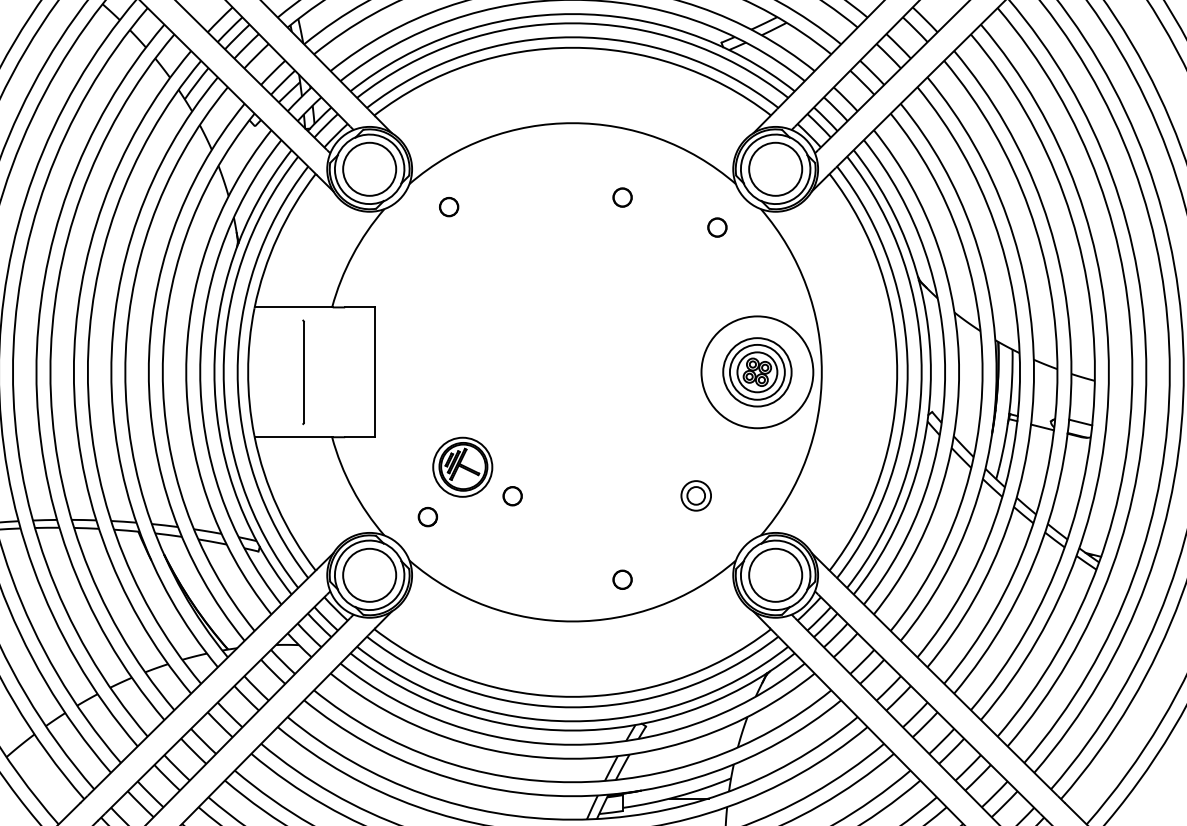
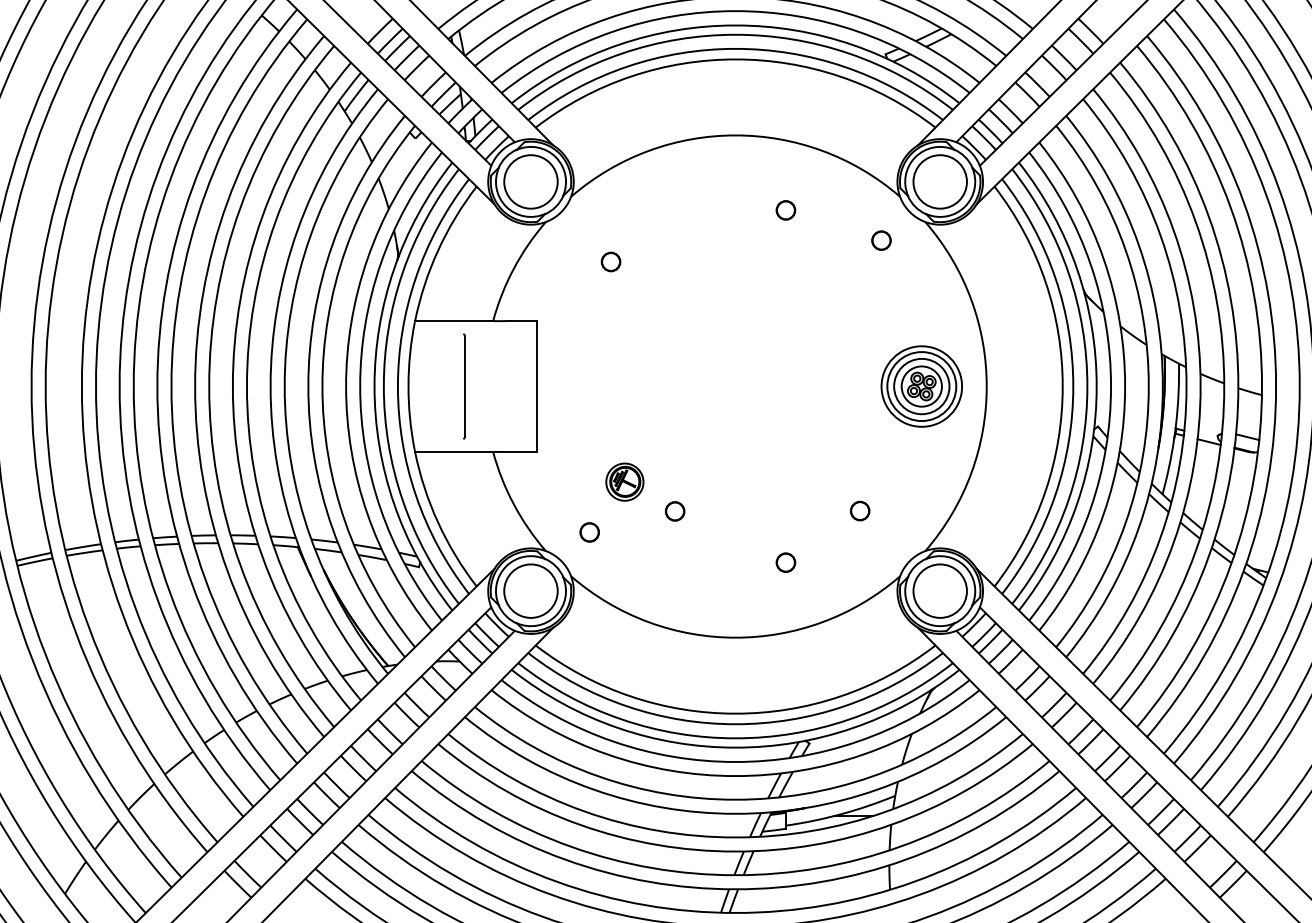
part: (448, 206) -> (610, 261), moved
circle: (757, 372) -> (921, 386), size x0.71
part: (462, 466) -> (624, 481), size x0.62
circle: (695, 495) -> (859, 510), size x0.62
part: (622, 579) -> (785, 562), moved

